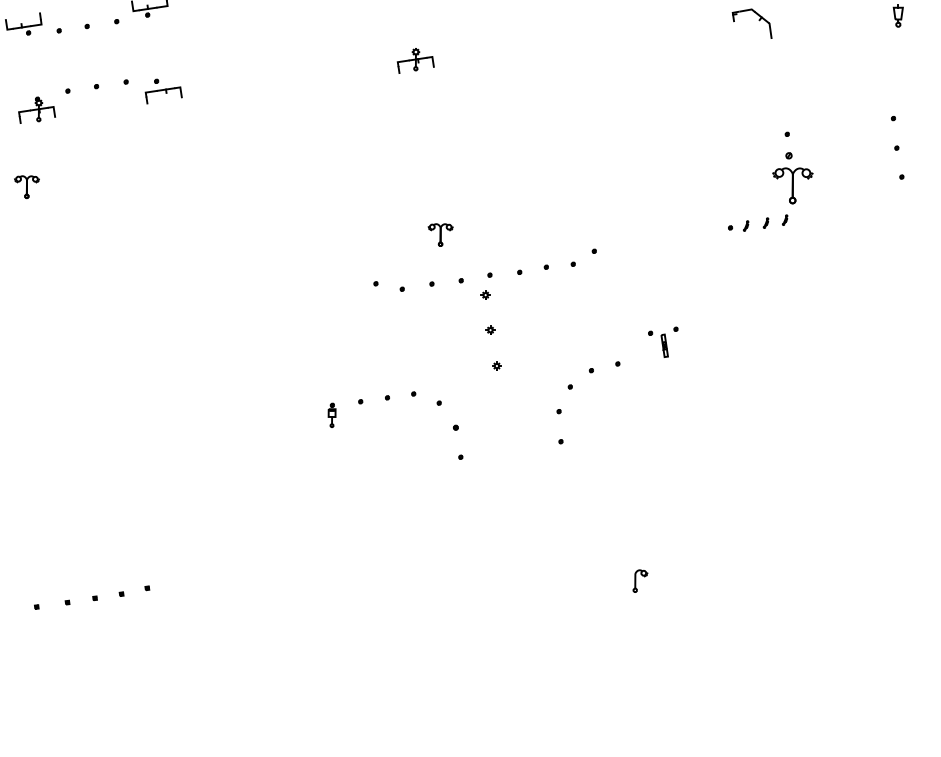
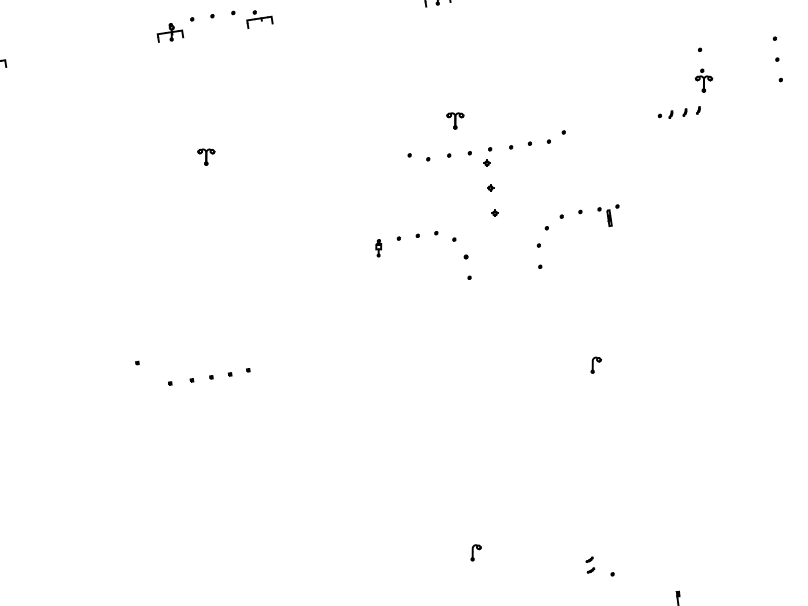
part: (792, 177) -> (703, 80), size x0.62
part: (27, 186) -> (206, 156), moved
part: (663, 342) -> (608, 215), moved

